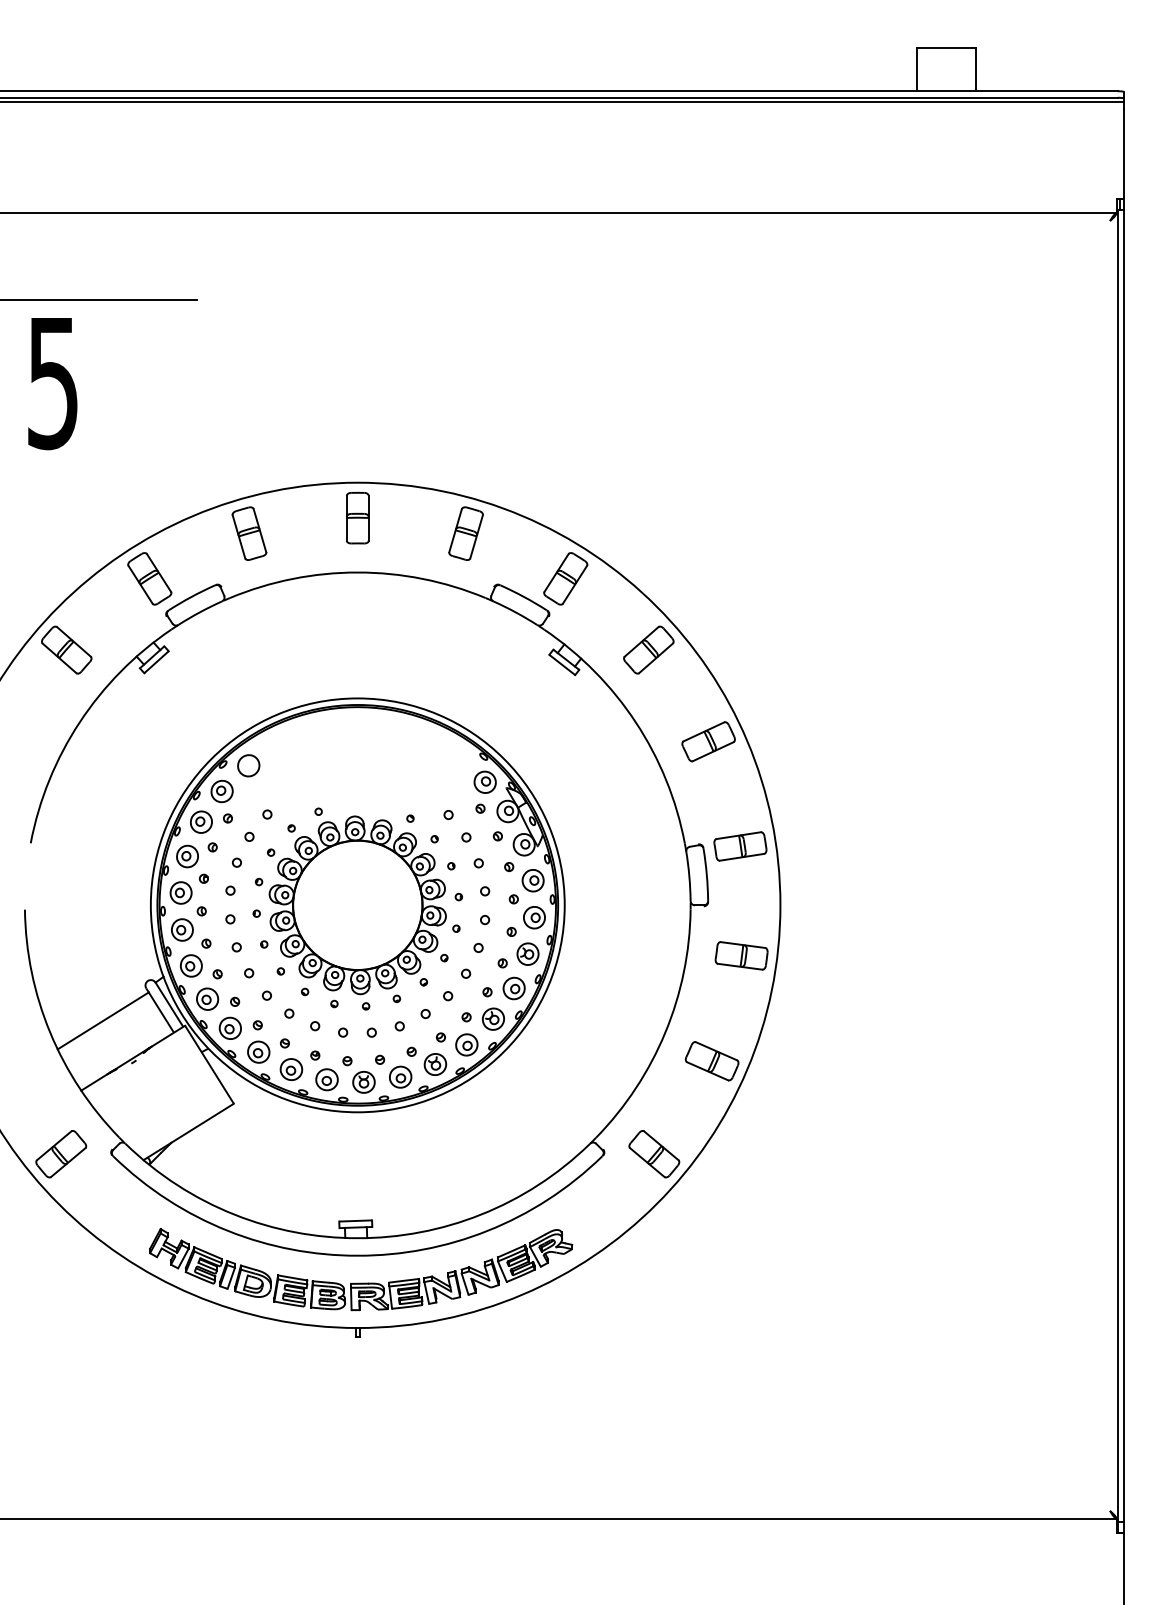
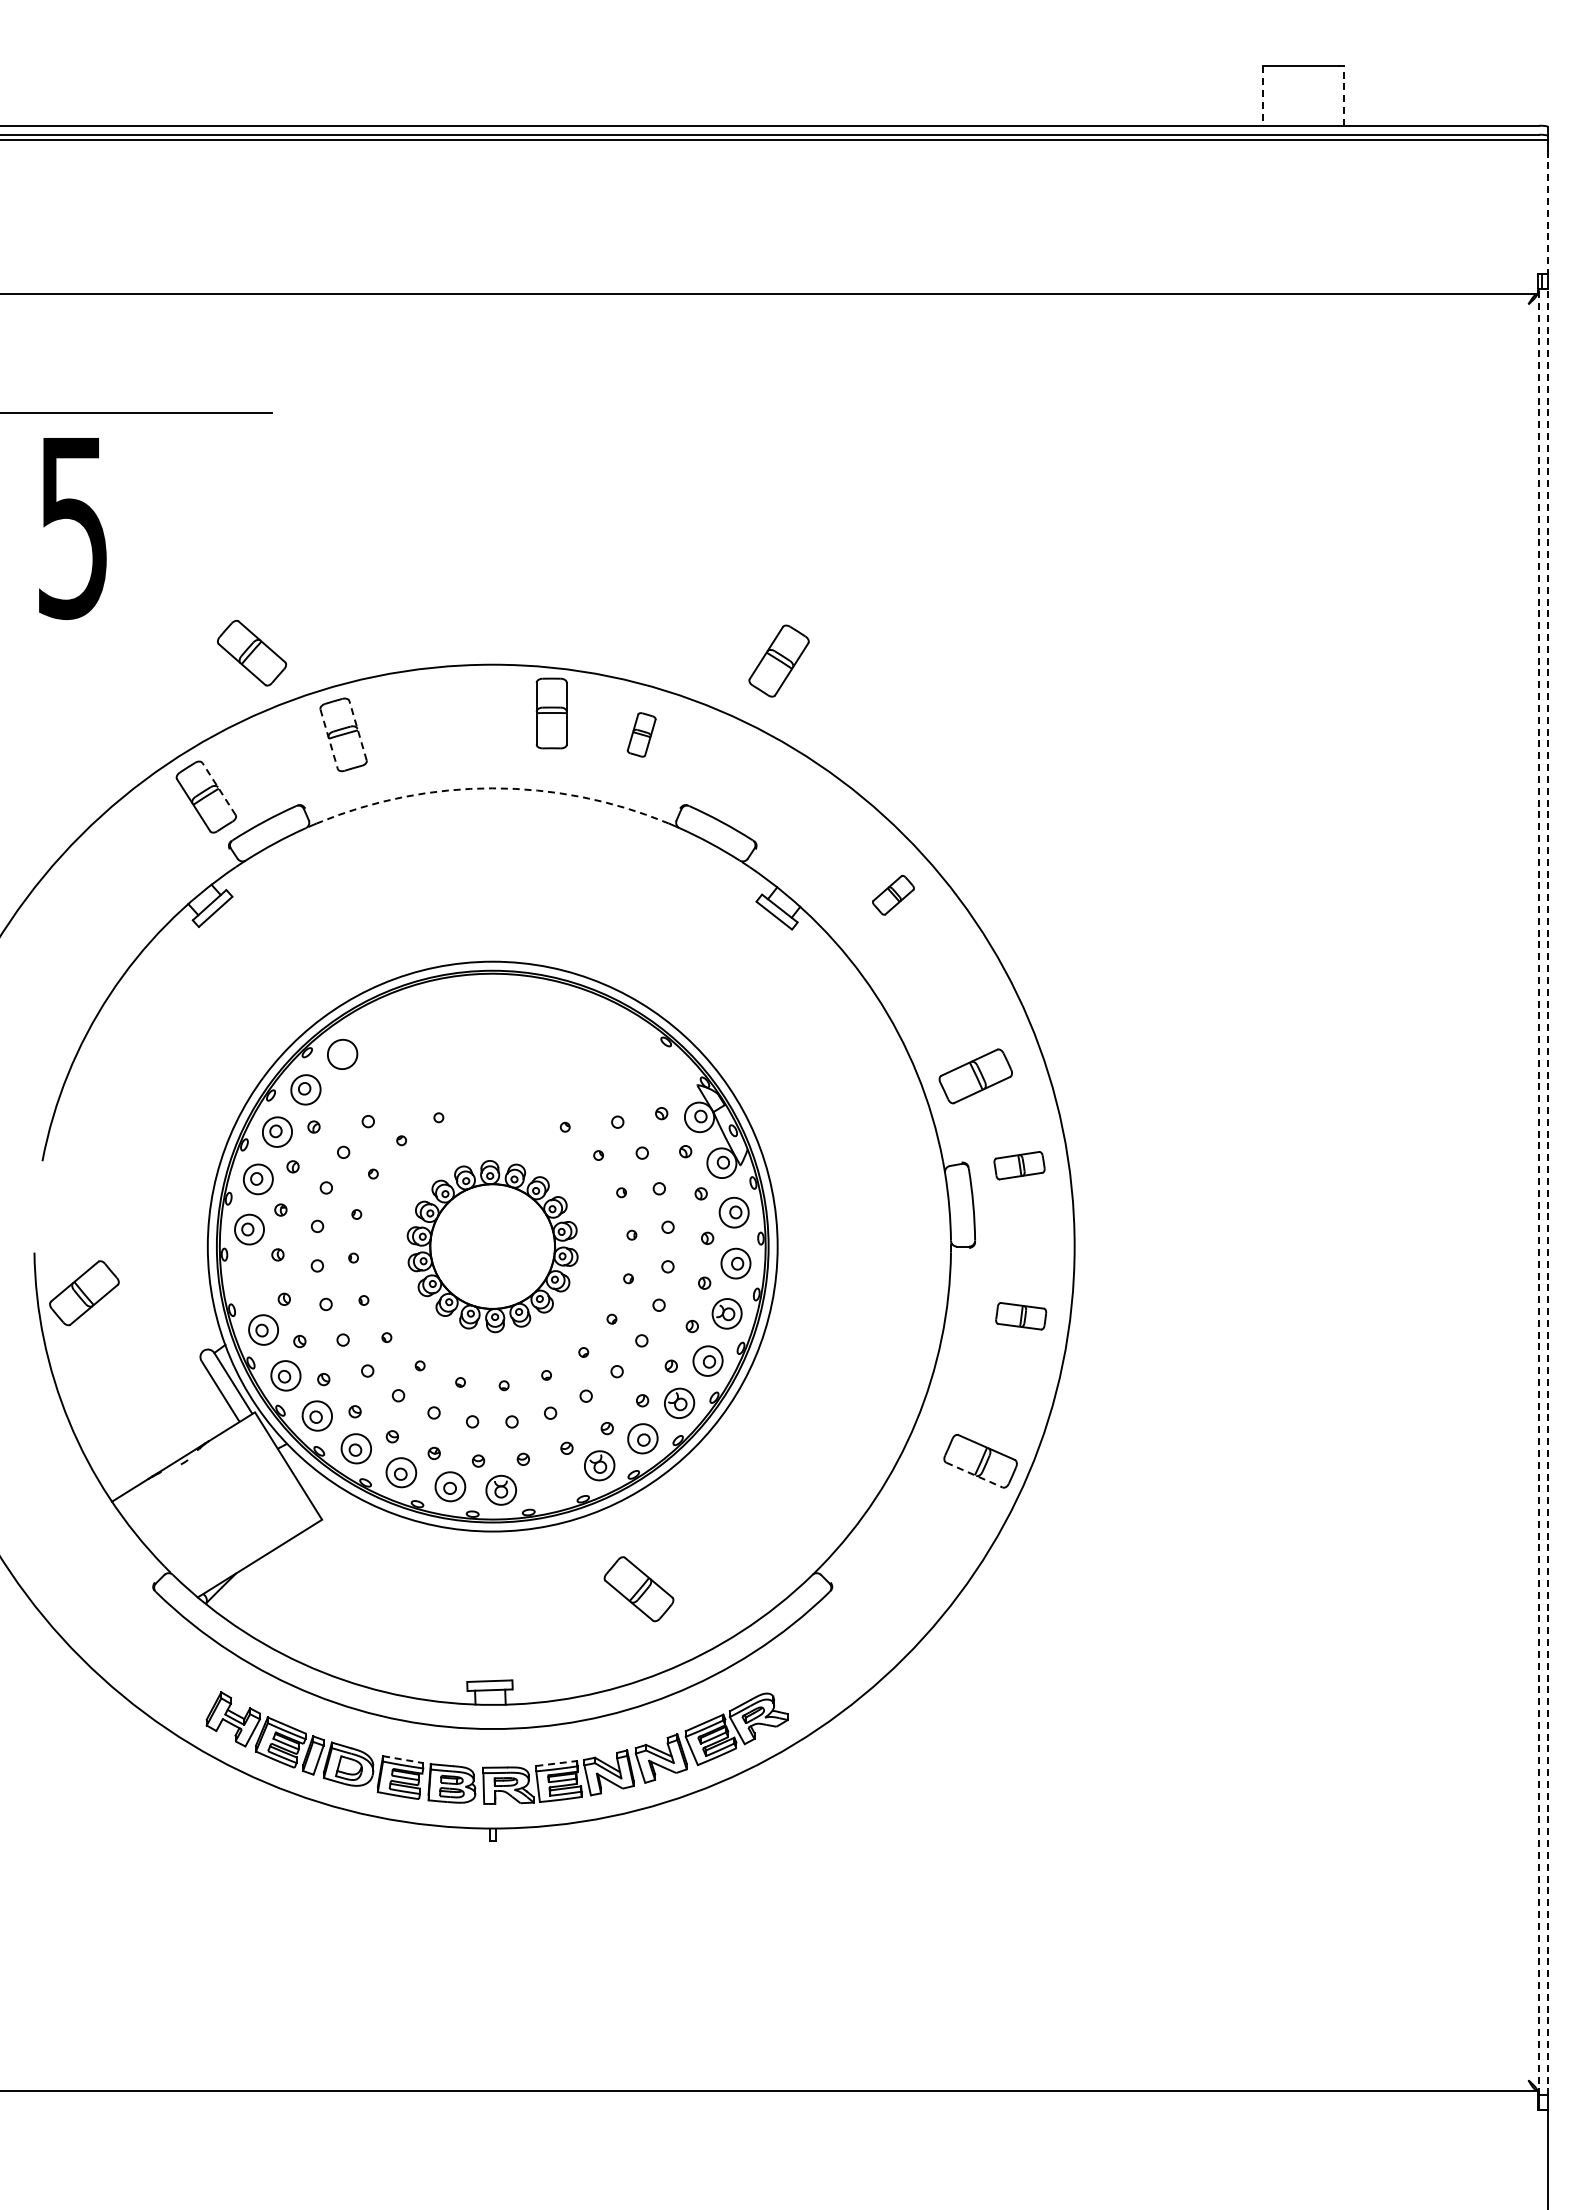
line: (917, 70) -> (1263, 96), solid -> dashed
line: (976, 70) -> (1344, 96), solid -> dashed
line: (1124, 154) -> (1548, 212), solid -> dashed
part: (357, 518) -> (551, 713), moved
line: (260, 530) -> (358, 730), solid -> dashed
part: (465, 533) -> (641, 734), size x0.6
line: (239, 537) -> (329, 739), solid -> dashed
arc: (357, 572) -> (492, 788), solid -> dashed
line: (159, 573) -> (219, 789), solid -> dashed
part: (565, 578) -> (778, 660), moved
part: (66, 649) -> (251, 652), moved
part: (648, 650) -> (893, 895), size x0.6
part: (708, 741) -> (975, 1076), moved
part: (484, 781) -> (667, 1076), removed
part: (740, 846) -> (1019, 1165), size x0.7
line: (1117, 865) -> (1538, 1191), solid -> dashed
line: (1124, 865) -> (1548, 1191), solid -> dashed
part: (357, 905) -> (492, 1246), size x0.7
part: (181, 929) -> (250, 1280), removed
part: (741, 956) -> (1020, 1316), size x0.7
line: (103, 1020) -> (142, 1405), removed
line: (707, 1071) -> (974, 1475), solid -> dashed
part: (400, 1076) -> (551, 1482), removed
part: (61, 1154) -> (84, 1293), moved
part: (653, 1154) -> (638, 1589), moved
line: (292, 1277) -> (403, 1759), solid -> dashed
line: (404, 1280) -> (556, 1763), solid -> dashed

